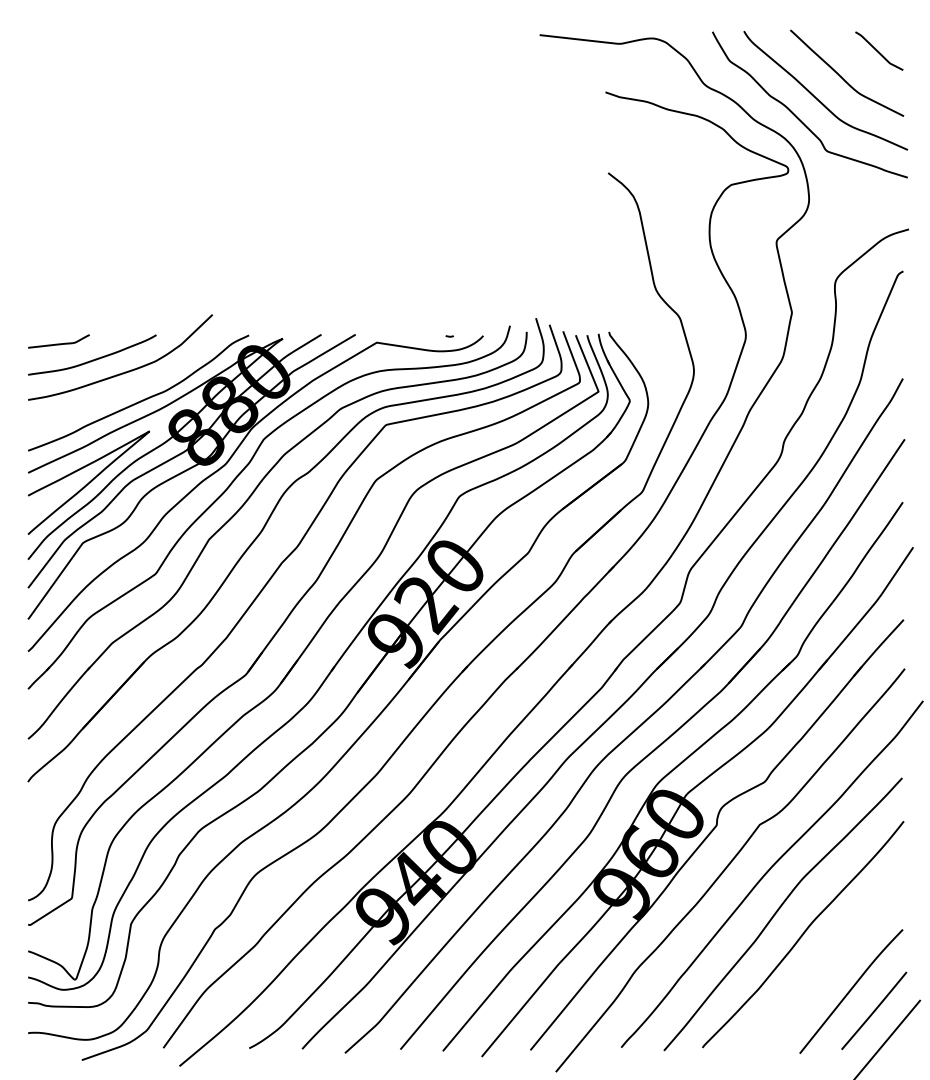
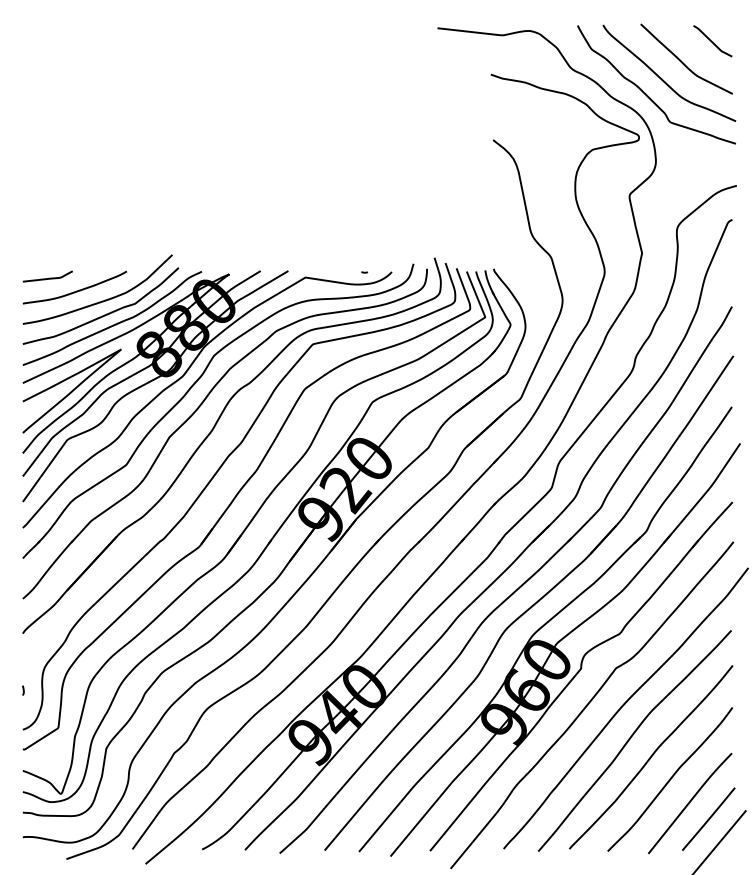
curve: (128, 388) -> (104, 314), added
curve: (28, 852) -> (23, 690), added
curve: (826, 961) -> (670, 779), added

